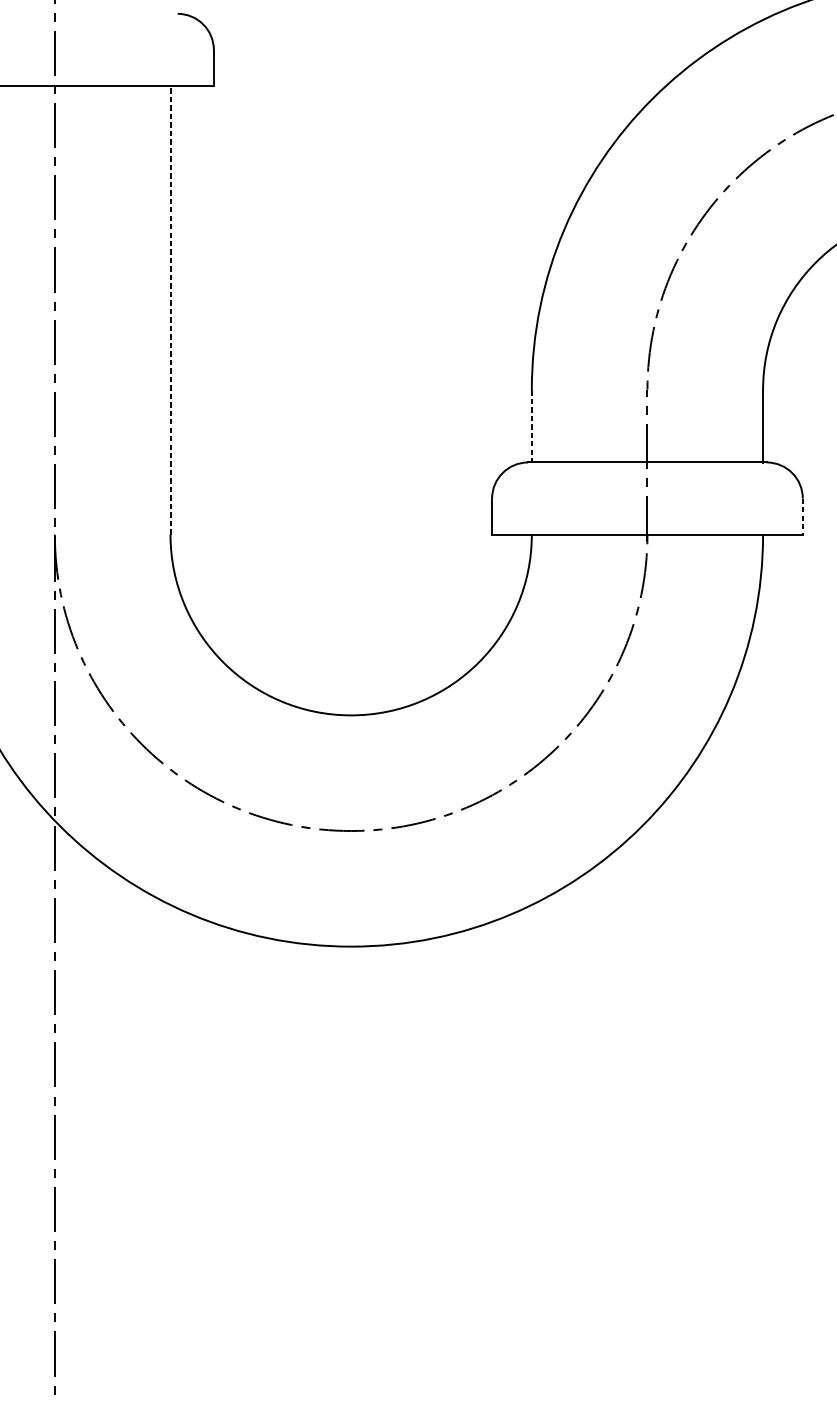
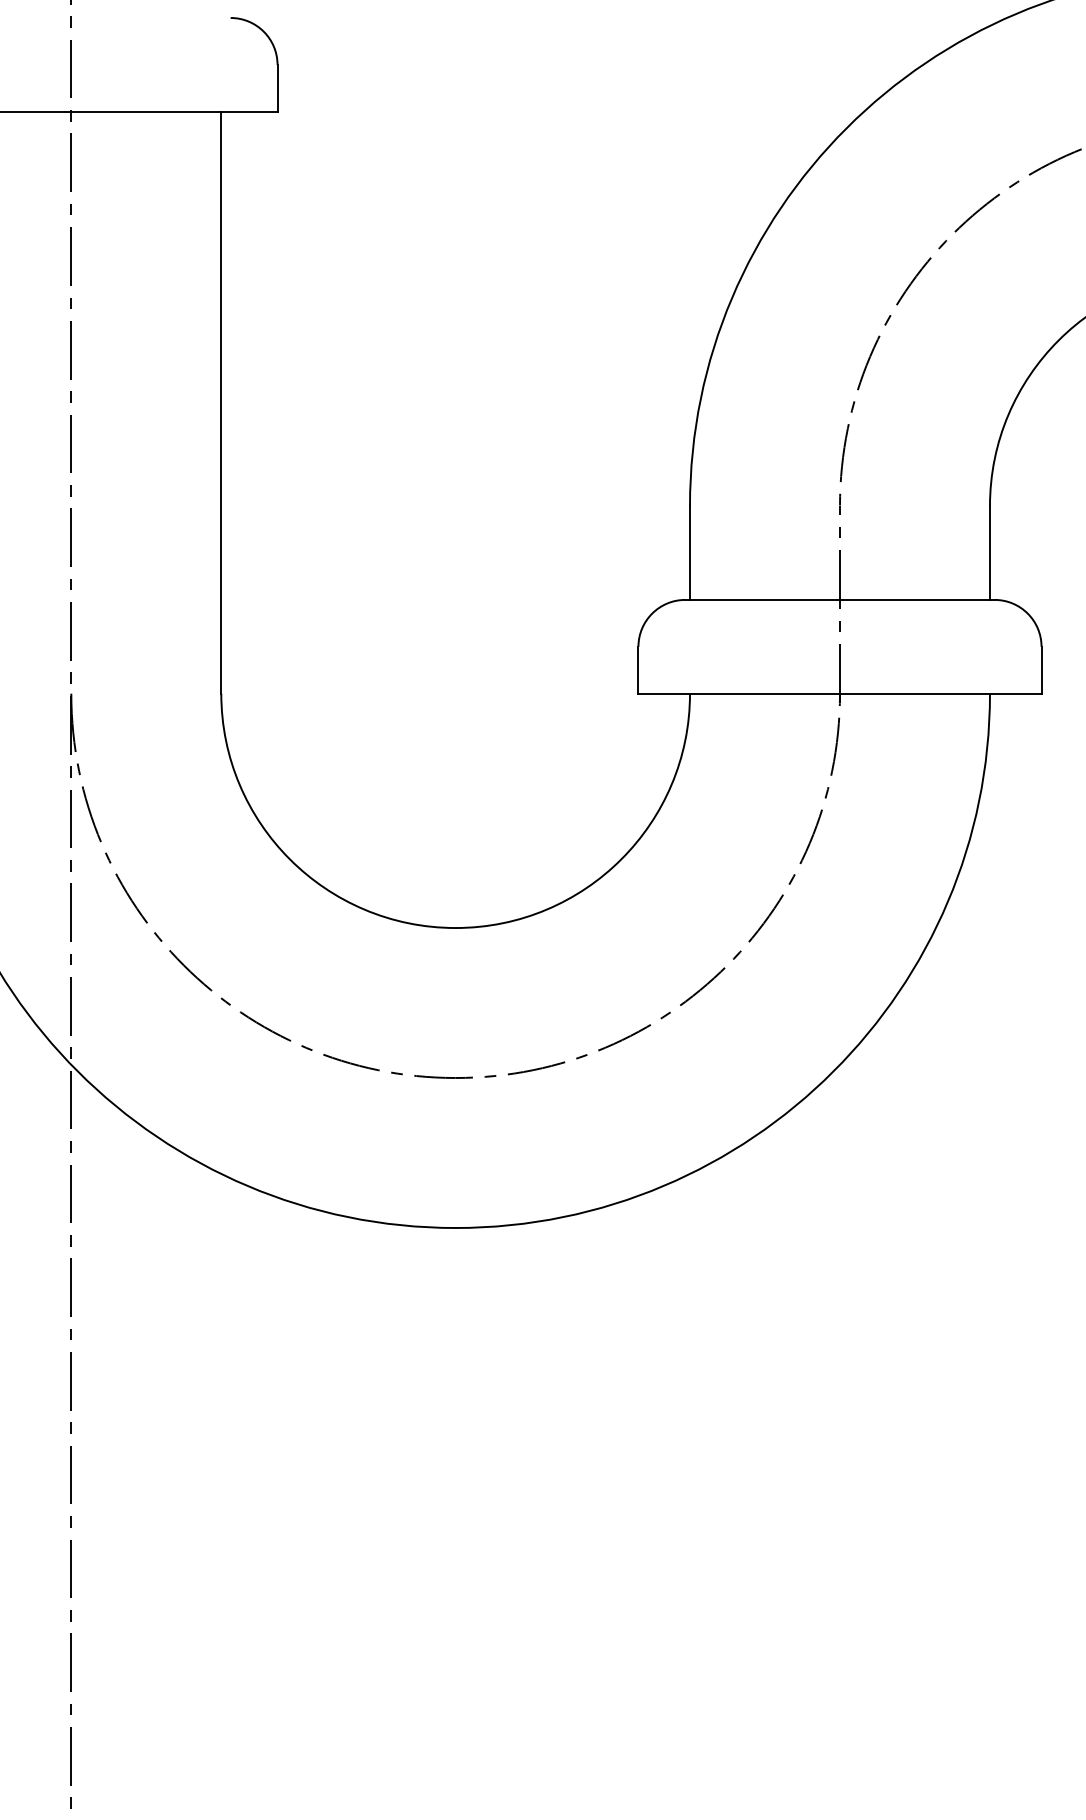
line: (170, 310) -> (221, 402), dashed -> solid
line: (532, 426) -> (690, 553), dashed -> solid
line: (802, 516) -> (1041, 670), dashed -> solid

